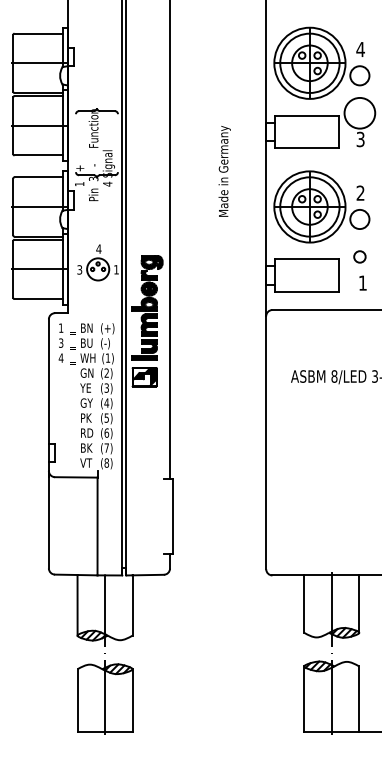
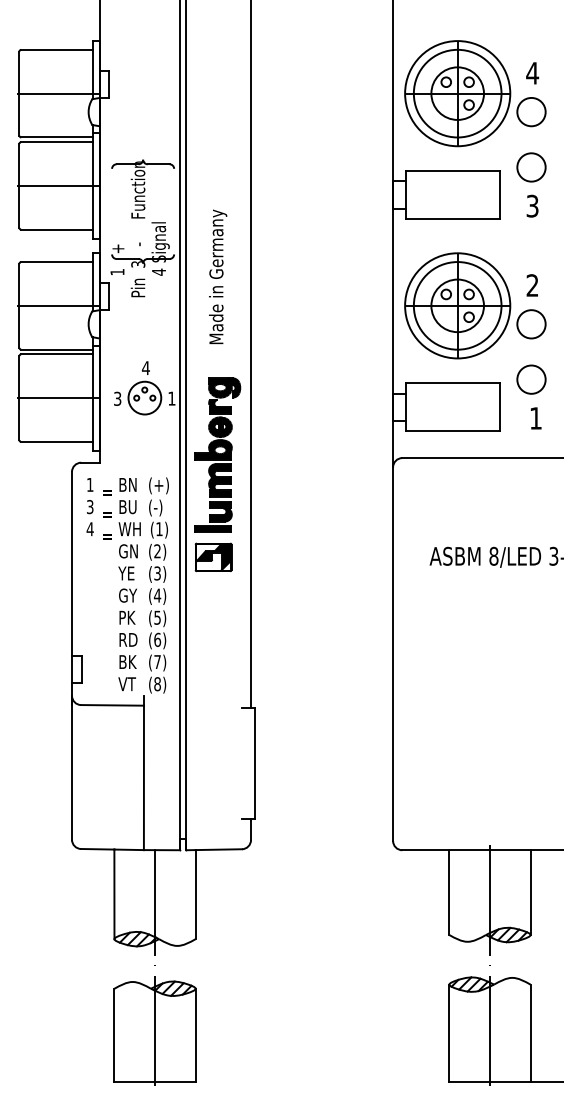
circle: (359, 112) -> (530, 166), size x0.62
text: (224, 171) -> (217, 277), moved
circle: (359, 256) -> (530, 379), size x1.67

